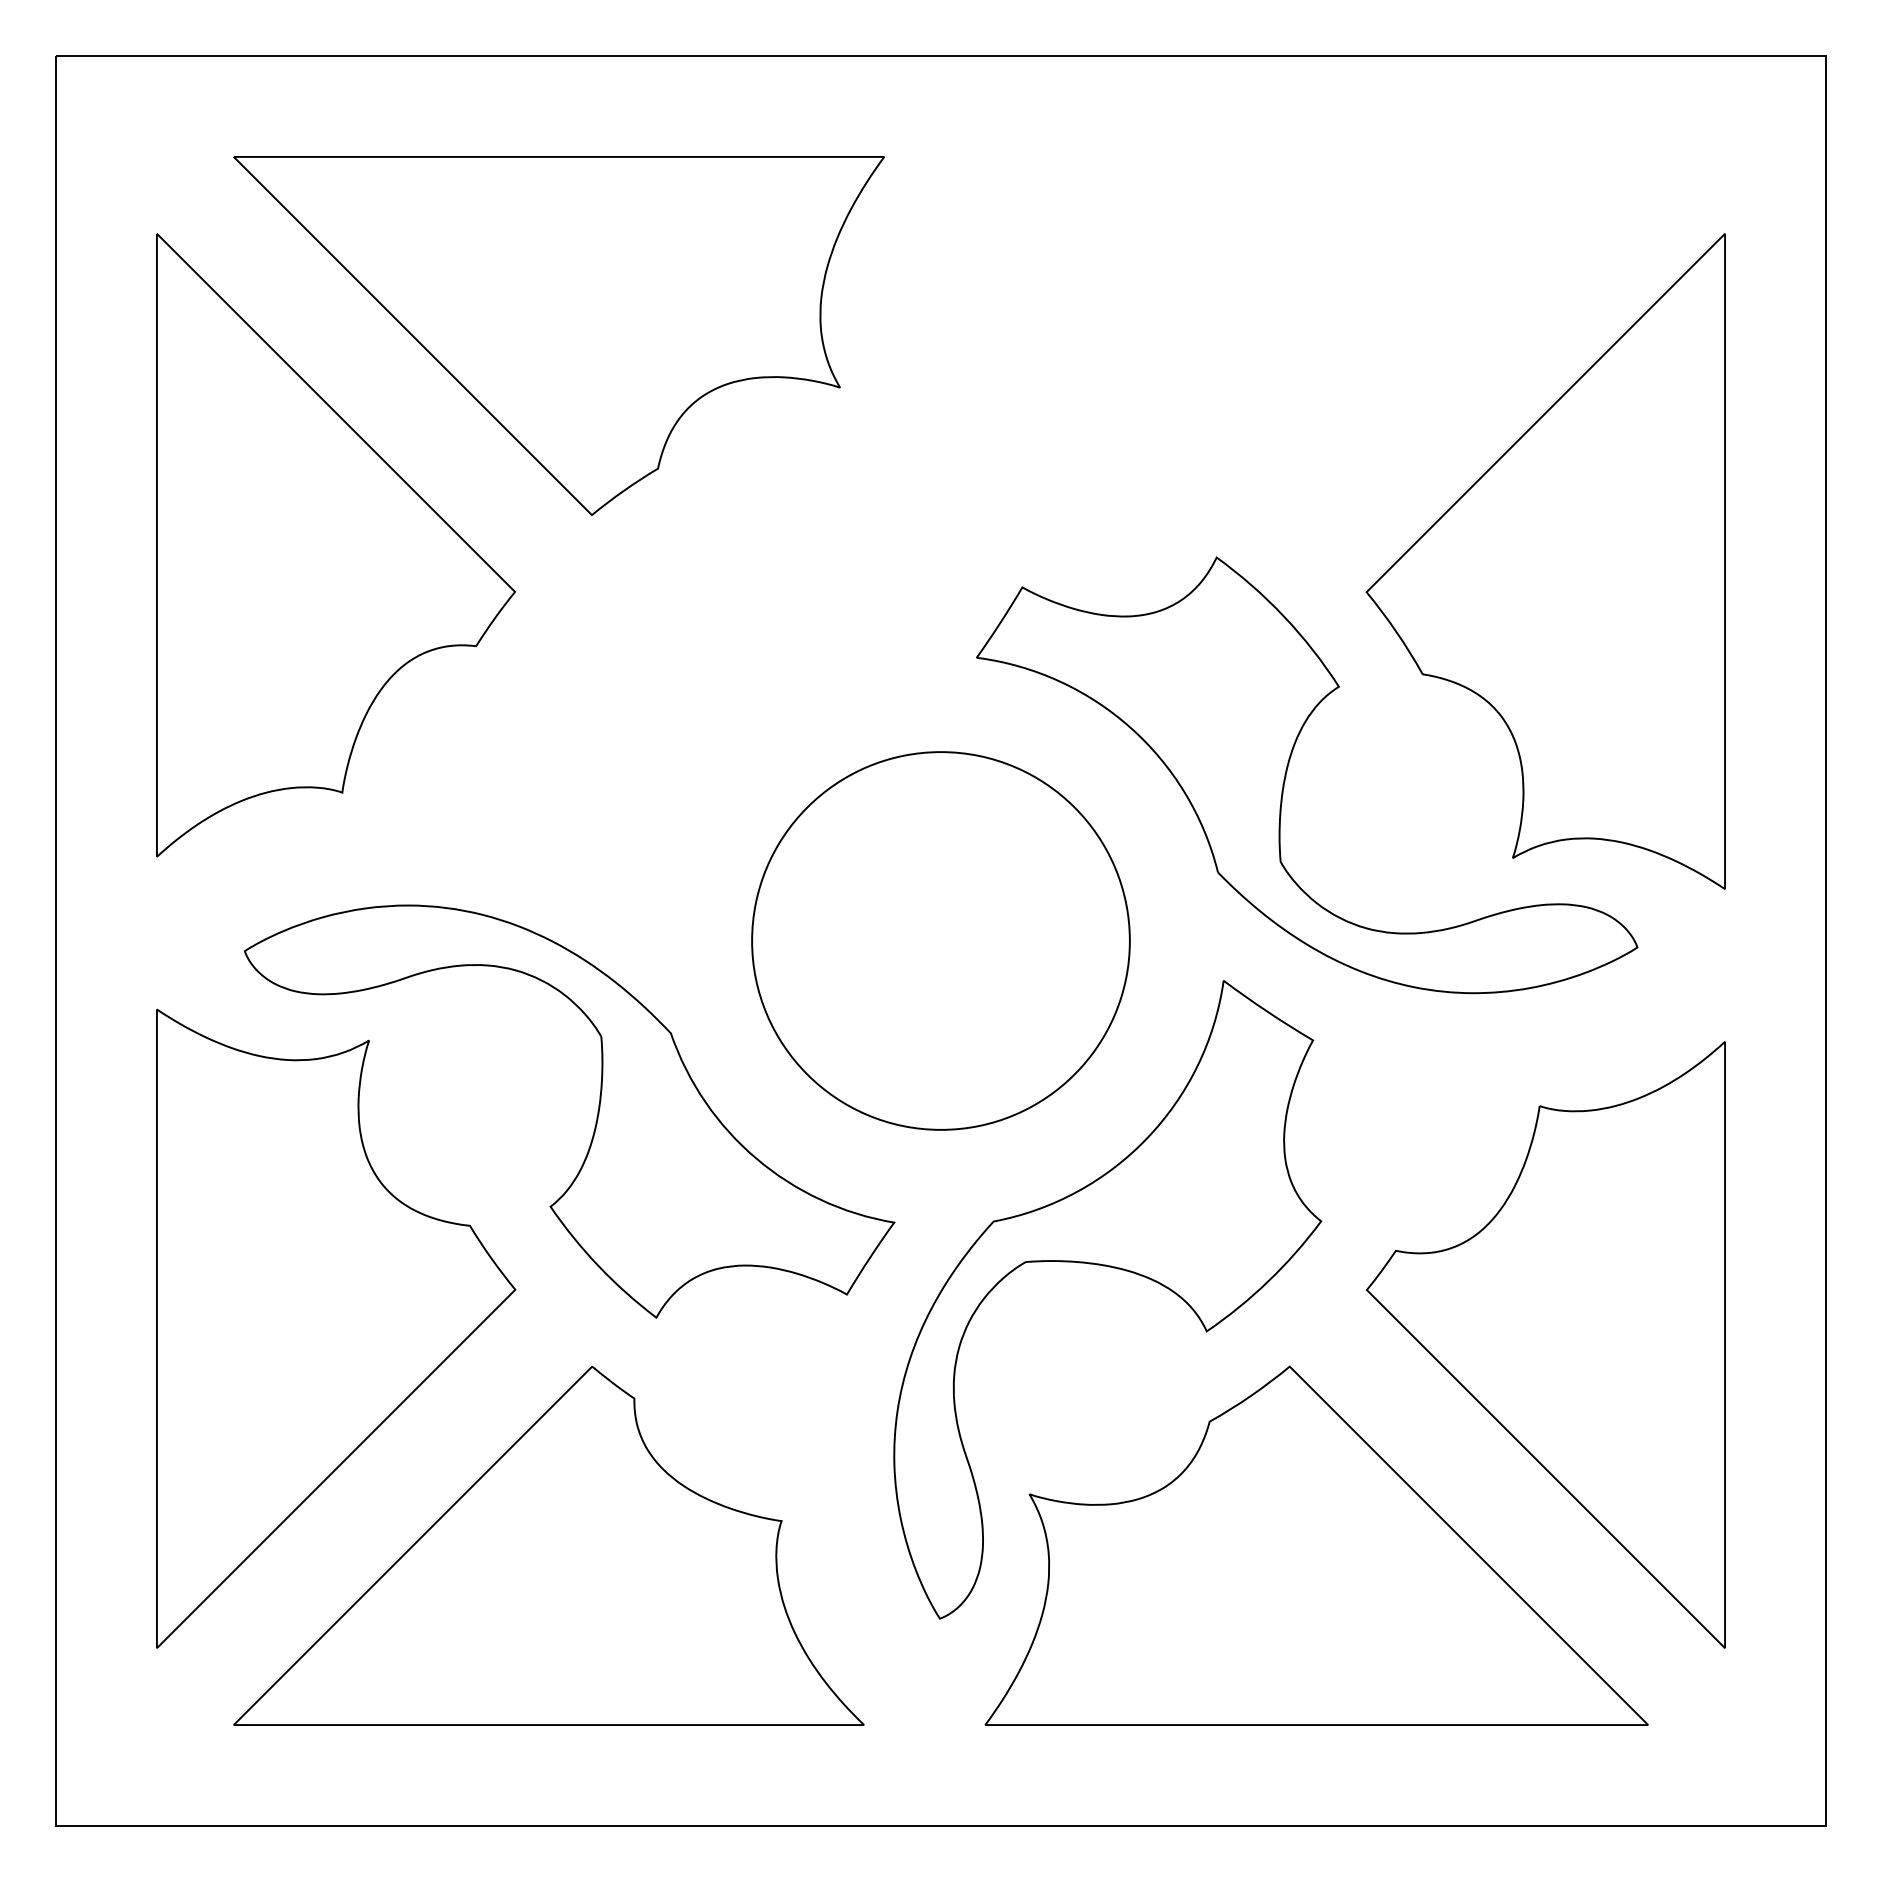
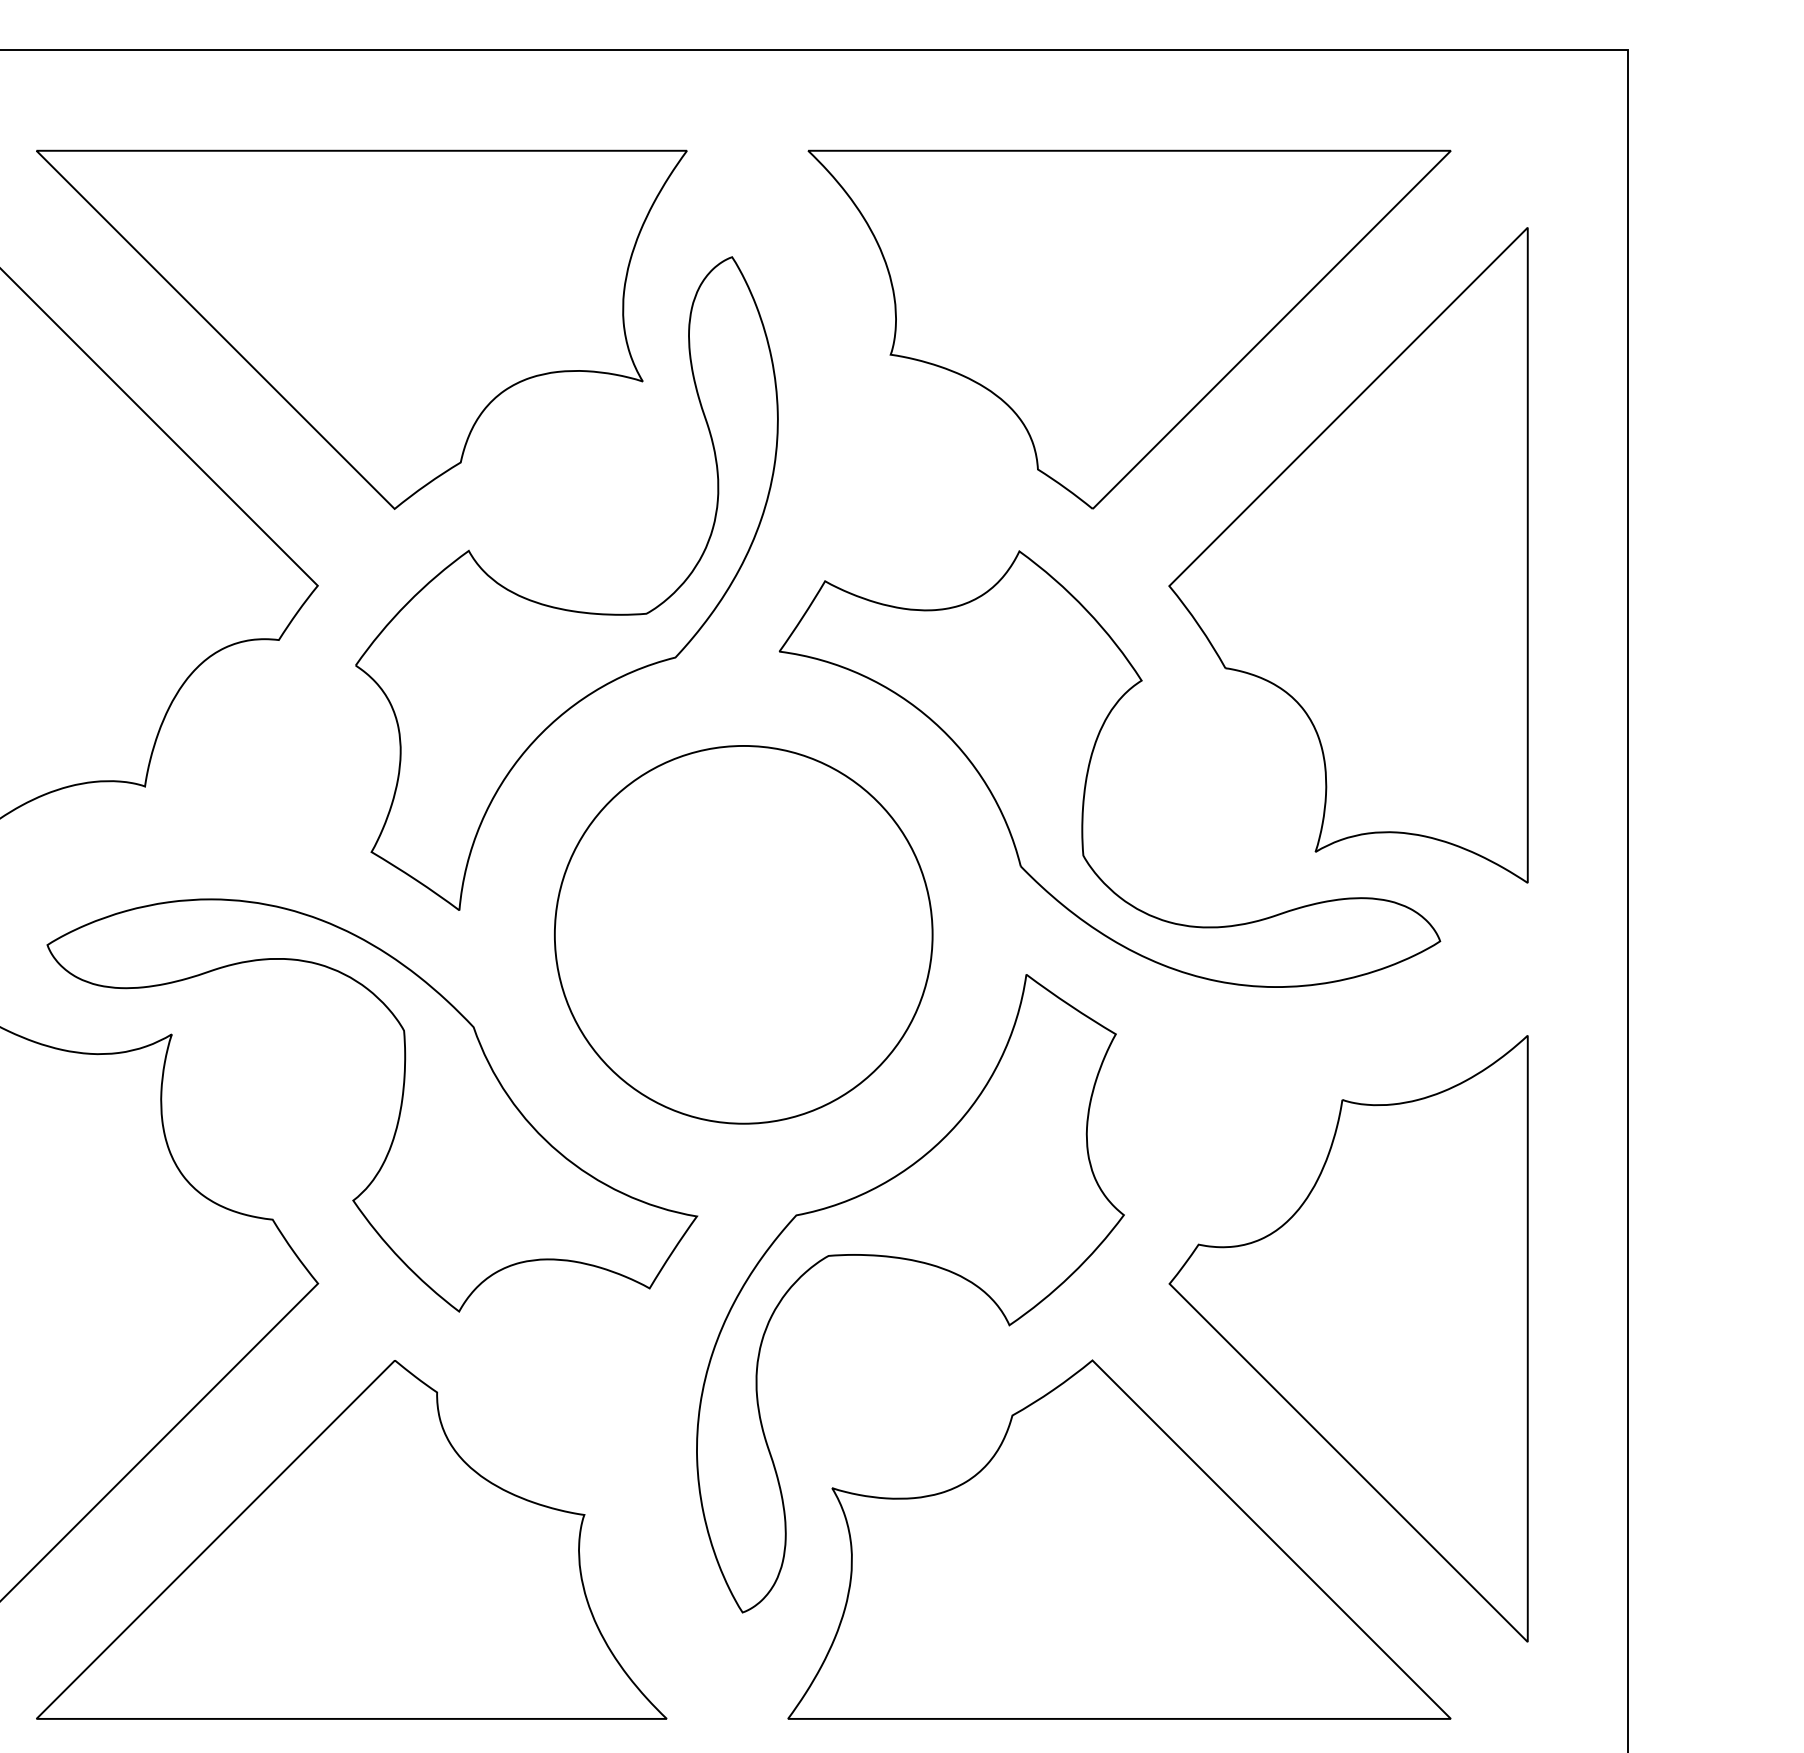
part: (1326, 335) -> (1129, 329), added
part: (761, 614) -> (564, 608), added

